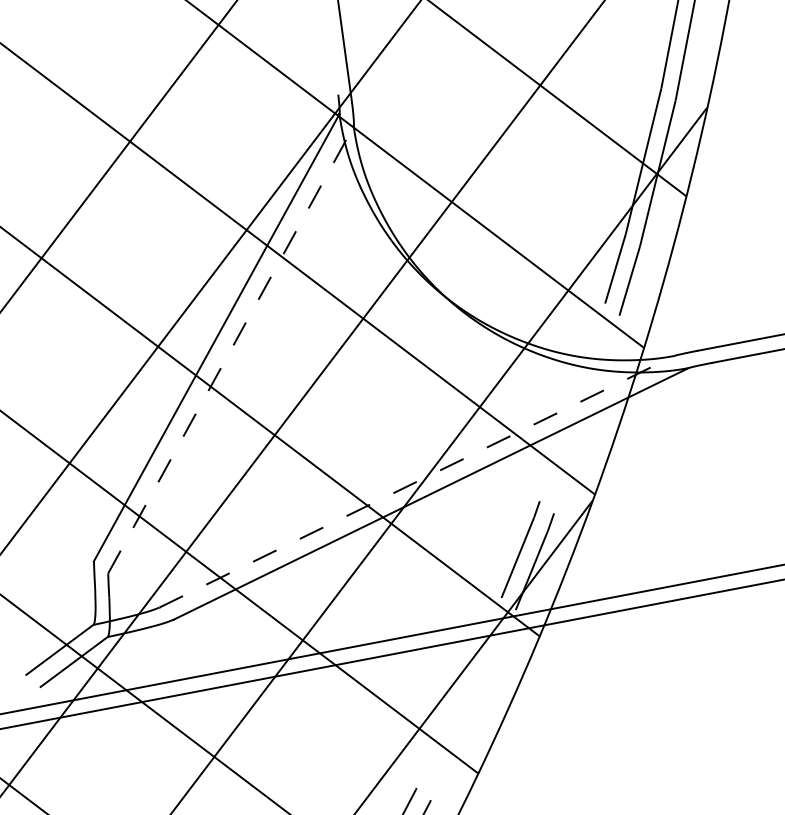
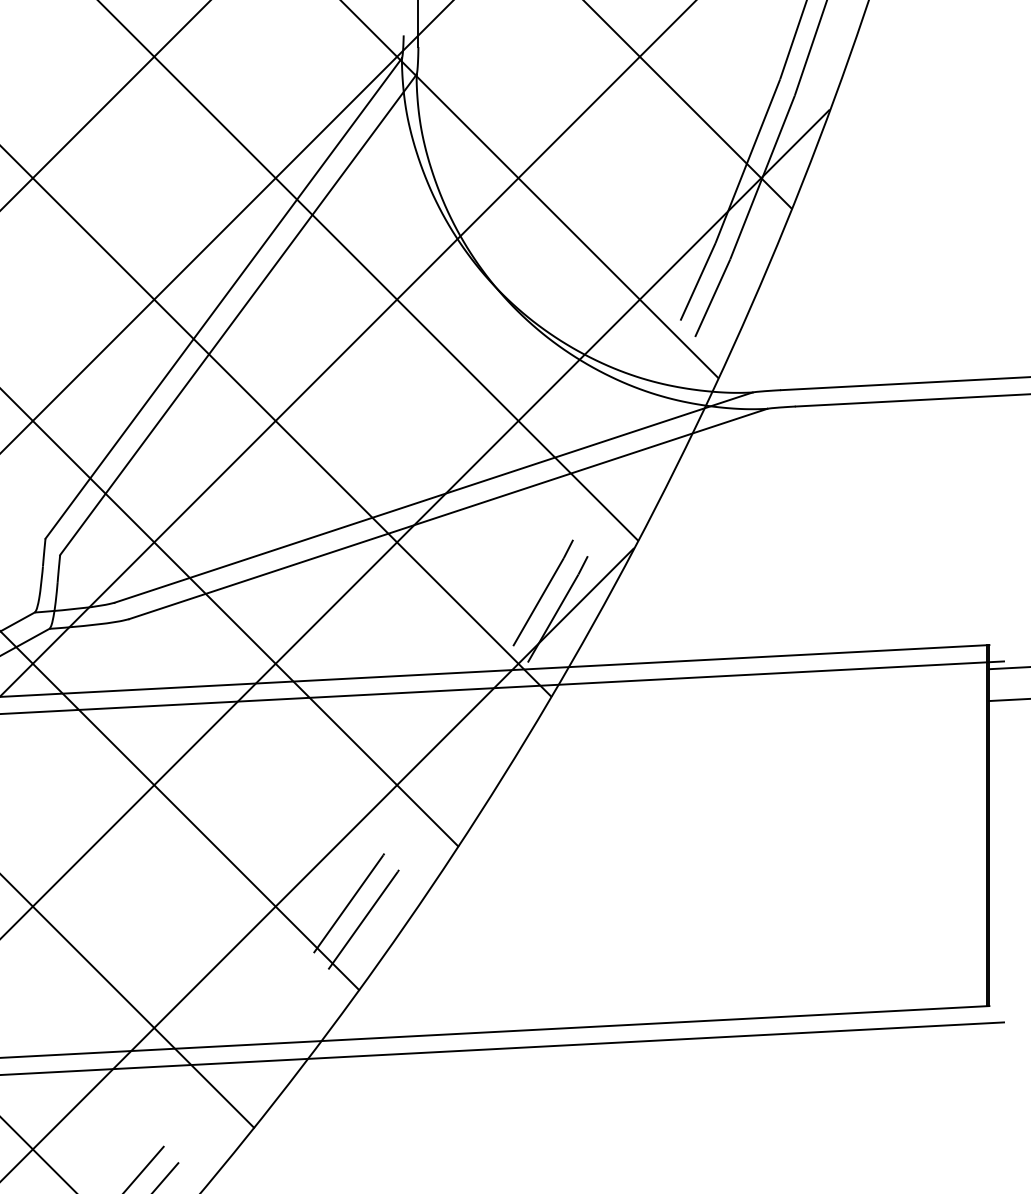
line: (231, 349) -> (238, 314), dashed -> solid
line: (416, 481) -> (433, 497), dashed -> solid

